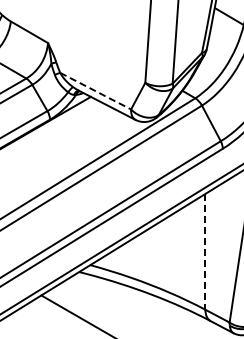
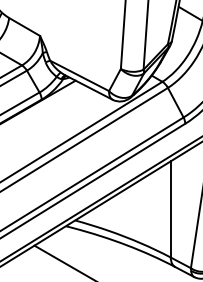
line: (95, 91) -> (79, 76), dashed -> solid
line: (205, 251) -> (170, 209), dashed -> solid

